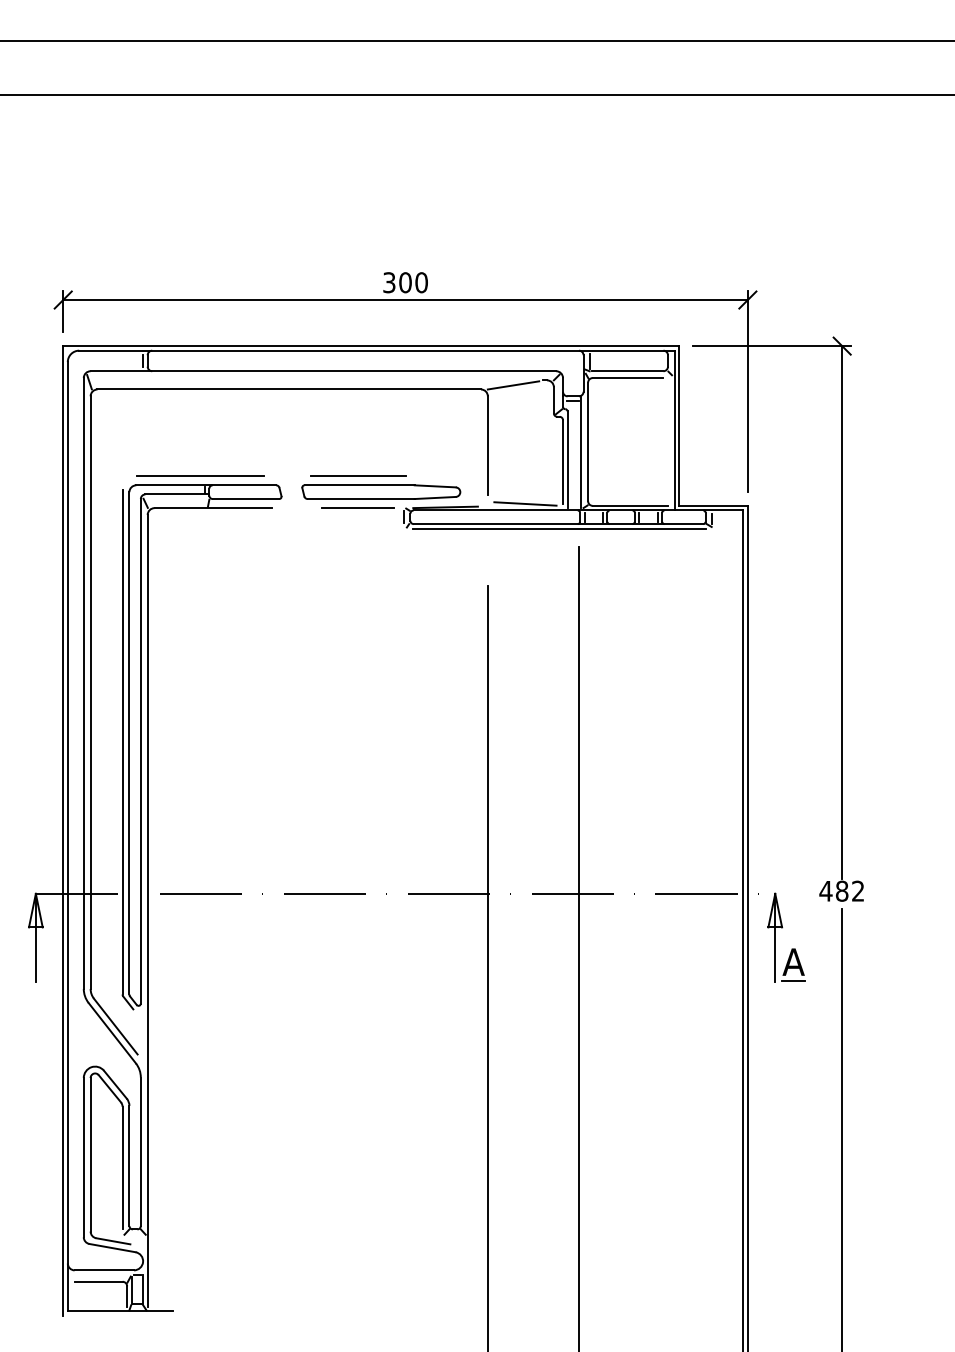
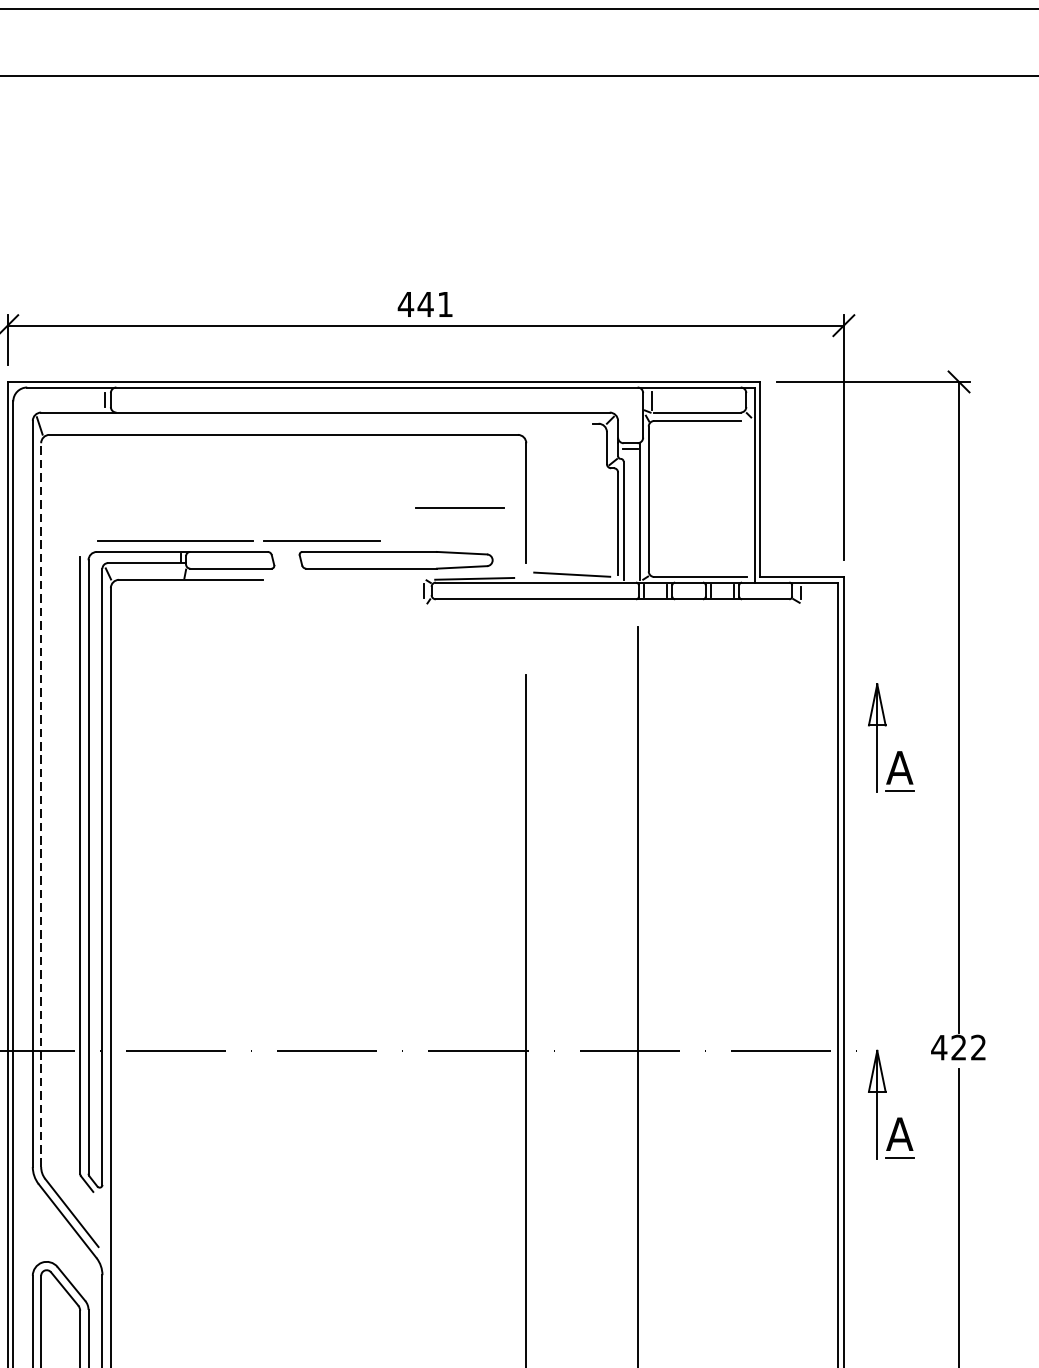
text: (404, 282) -> (424, 304), 300 -> 441
line: (513, 385) -> (557, 430), removed
line: (358, 475) -> (321, 539), moved
line: (357, 507) -> (459, 506), moved
line: (558, 528) -> (612, 604), removed
part: (782, 628) -> (886, 726), added
line: (90, 692) -> (40, 804), solid -> dashed
text: (841, 890) -> (958, 1046), 482 -> 422

